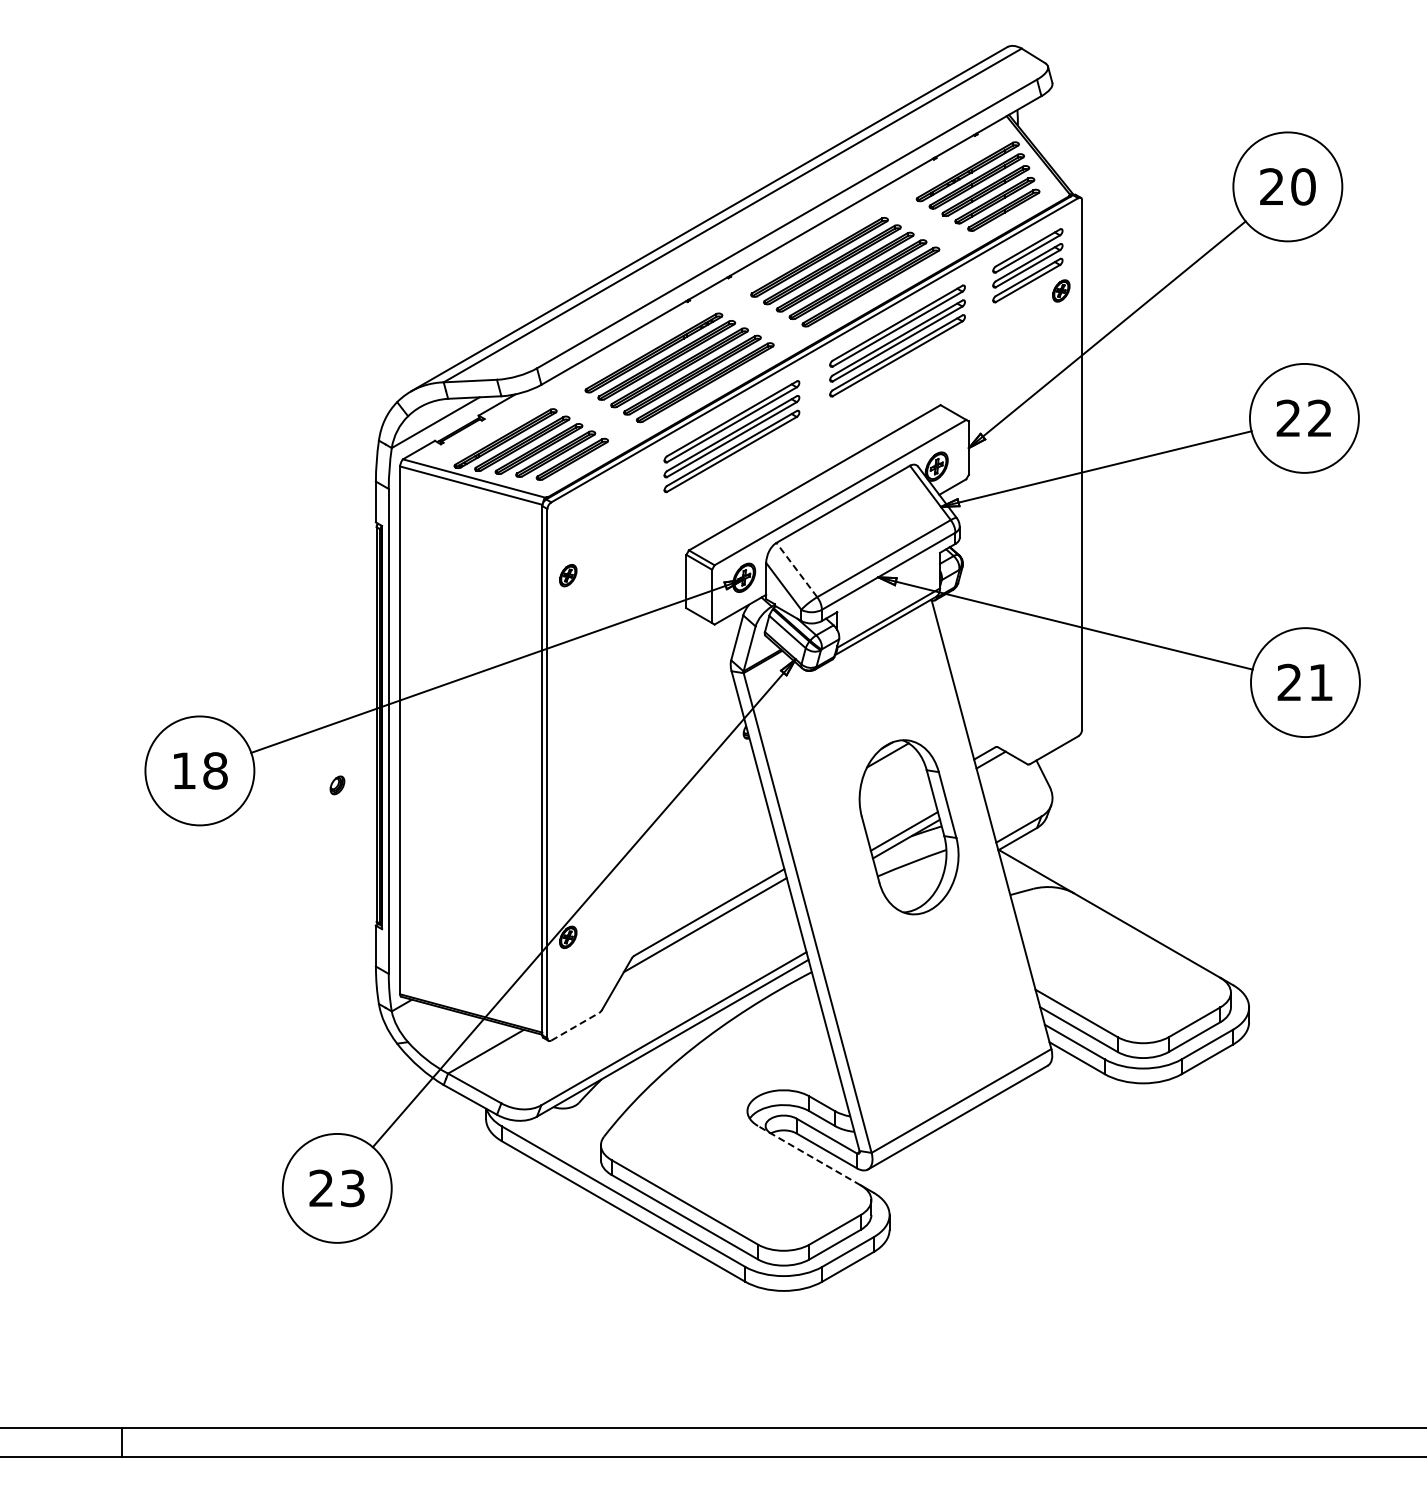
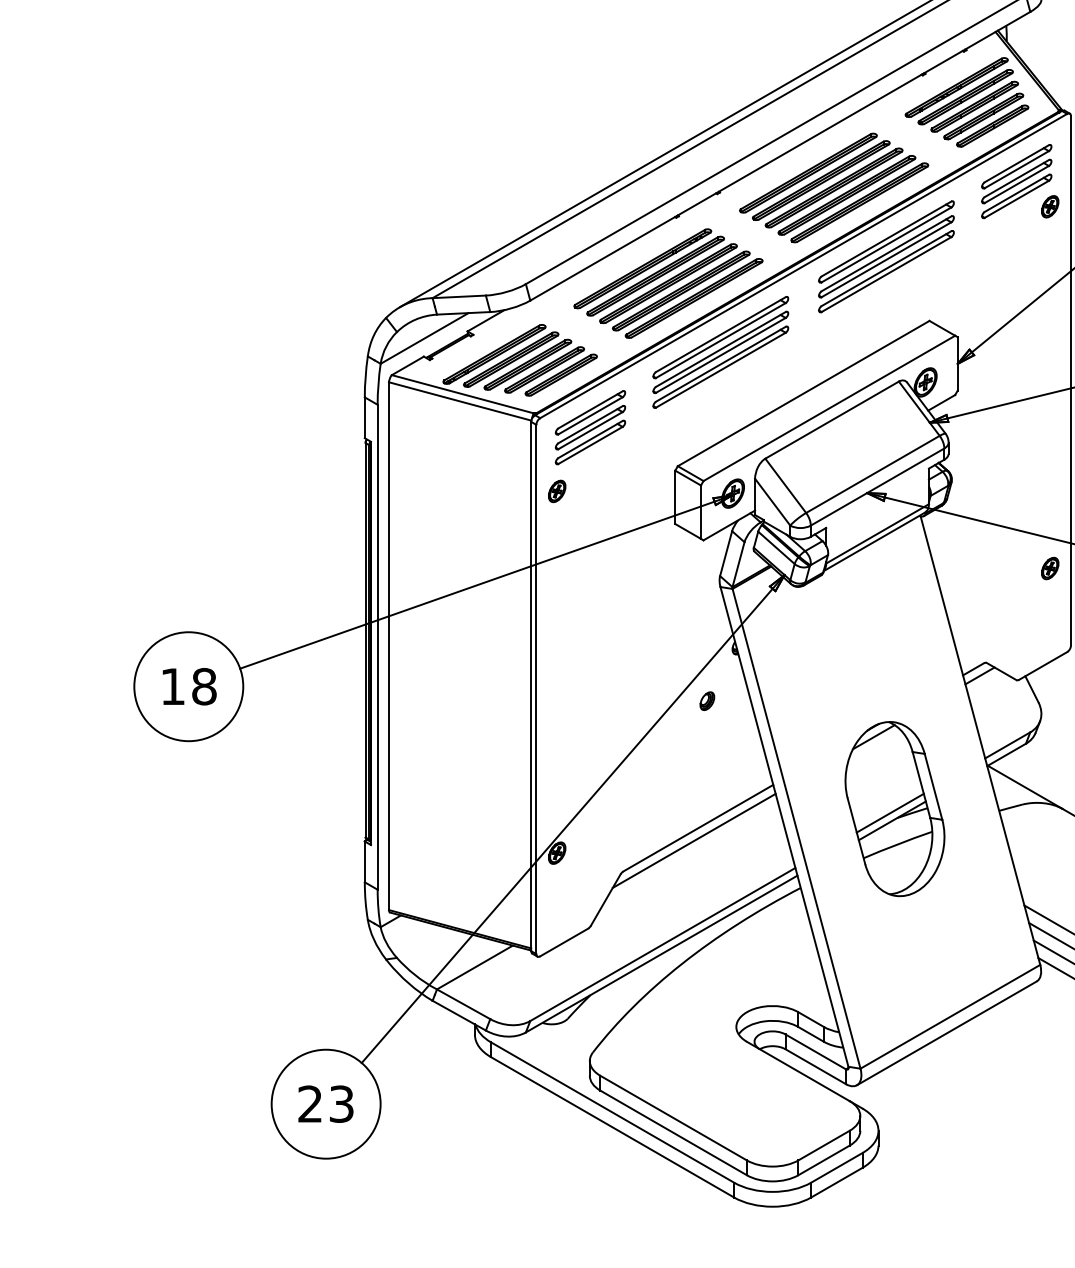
part: (601, 511) -> (590, 427), added
line: (796, 570) -> (785, 486), dashed -> solid
part: (1061, 652) -> (1050, 568), added
part: (337, 785) -> (707, 701), moved
part: (908, 827) -> (894, 809), moved
line: (575, 1026) -> (564, 942), dashed -> solid
line: (809, 1155) -> (798, 1071), dashed -> solid

